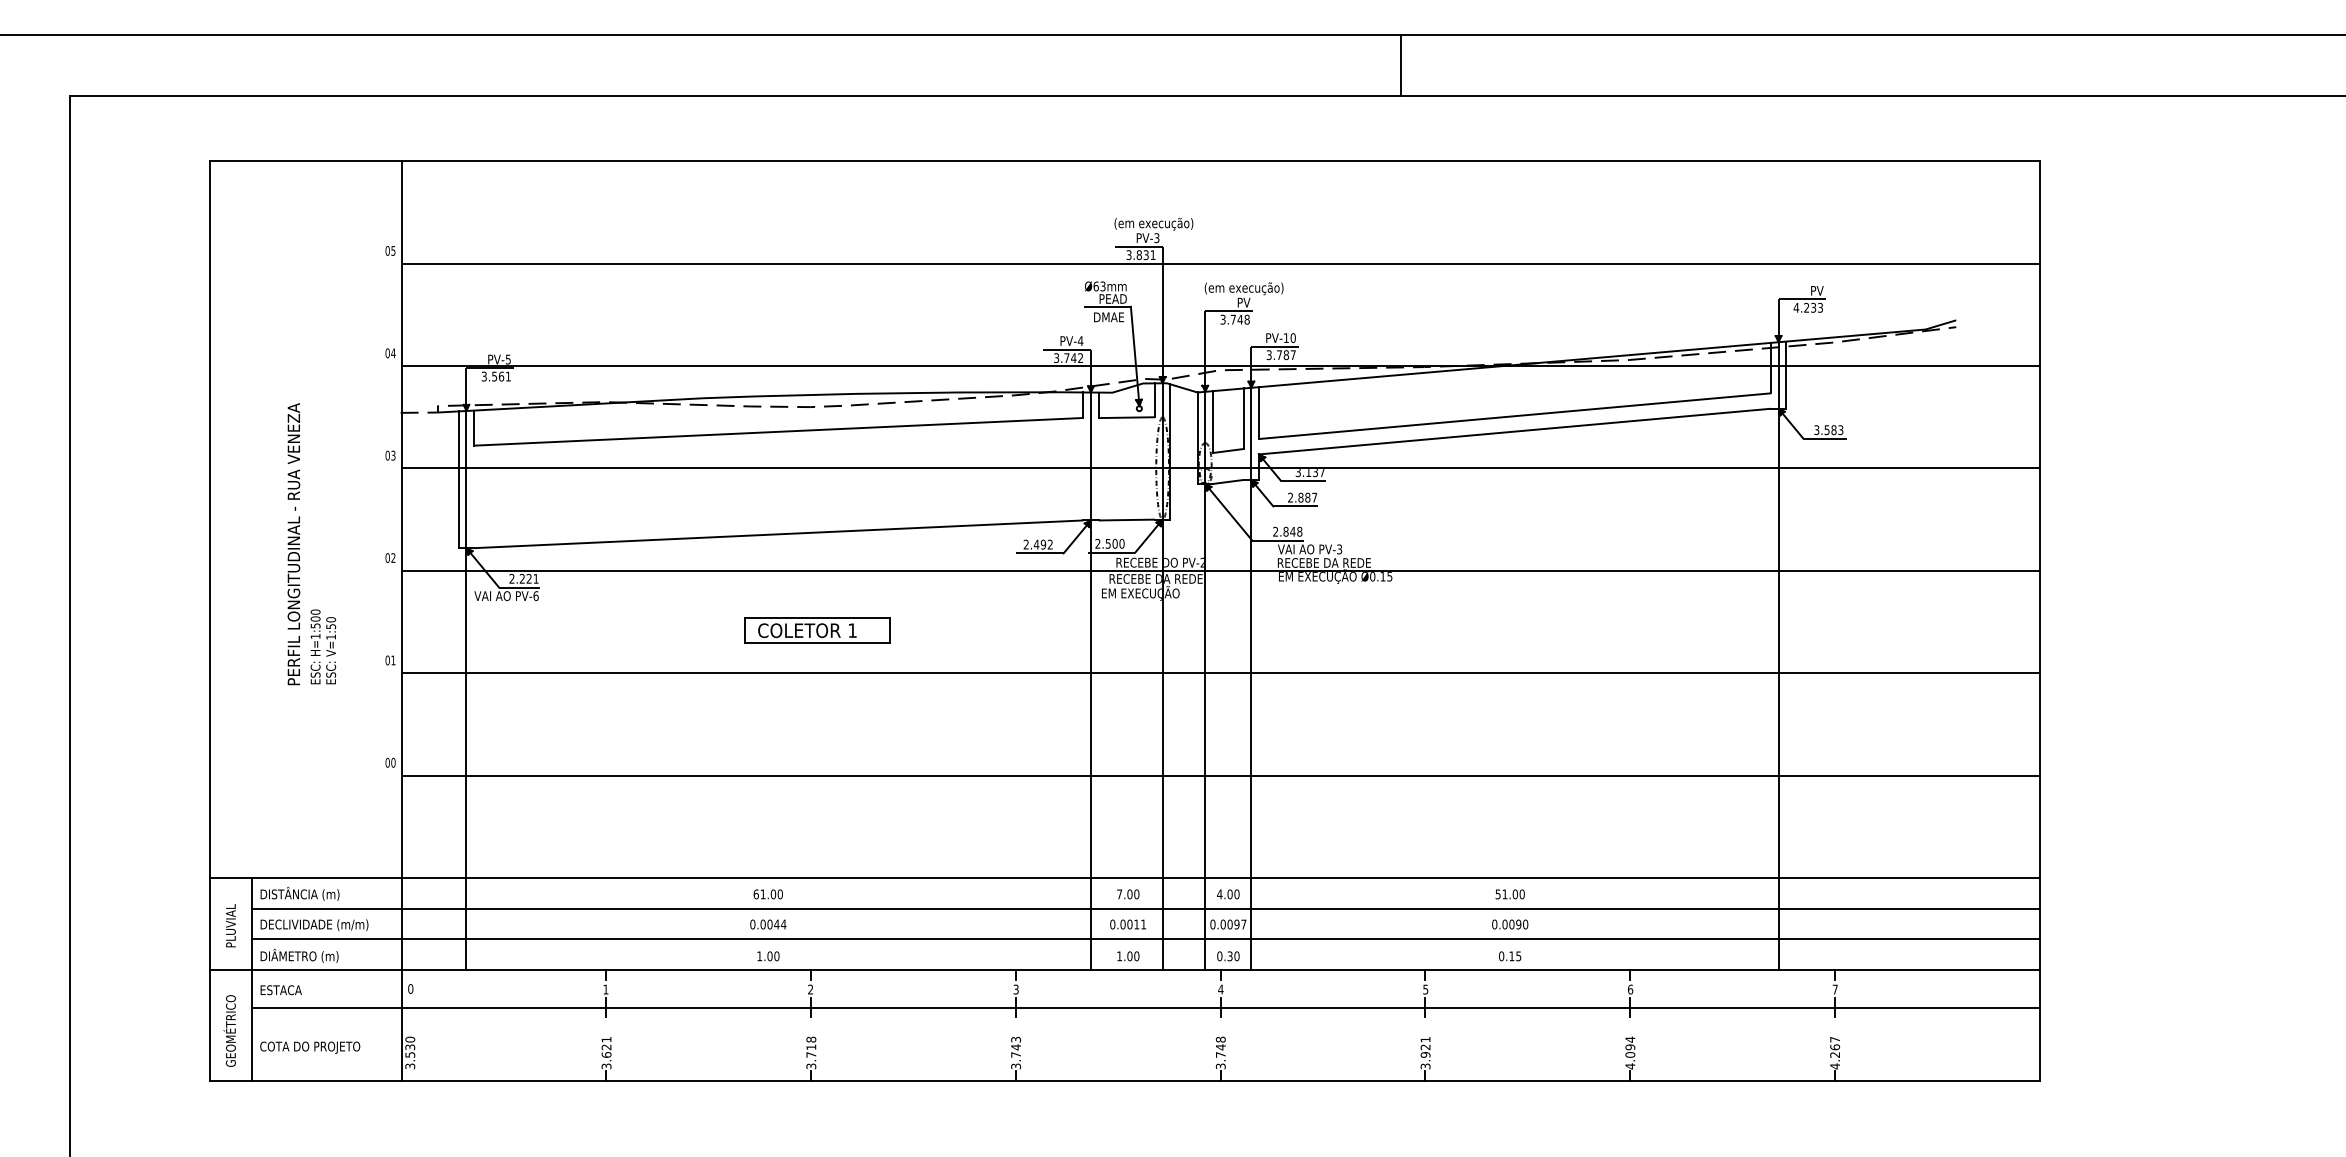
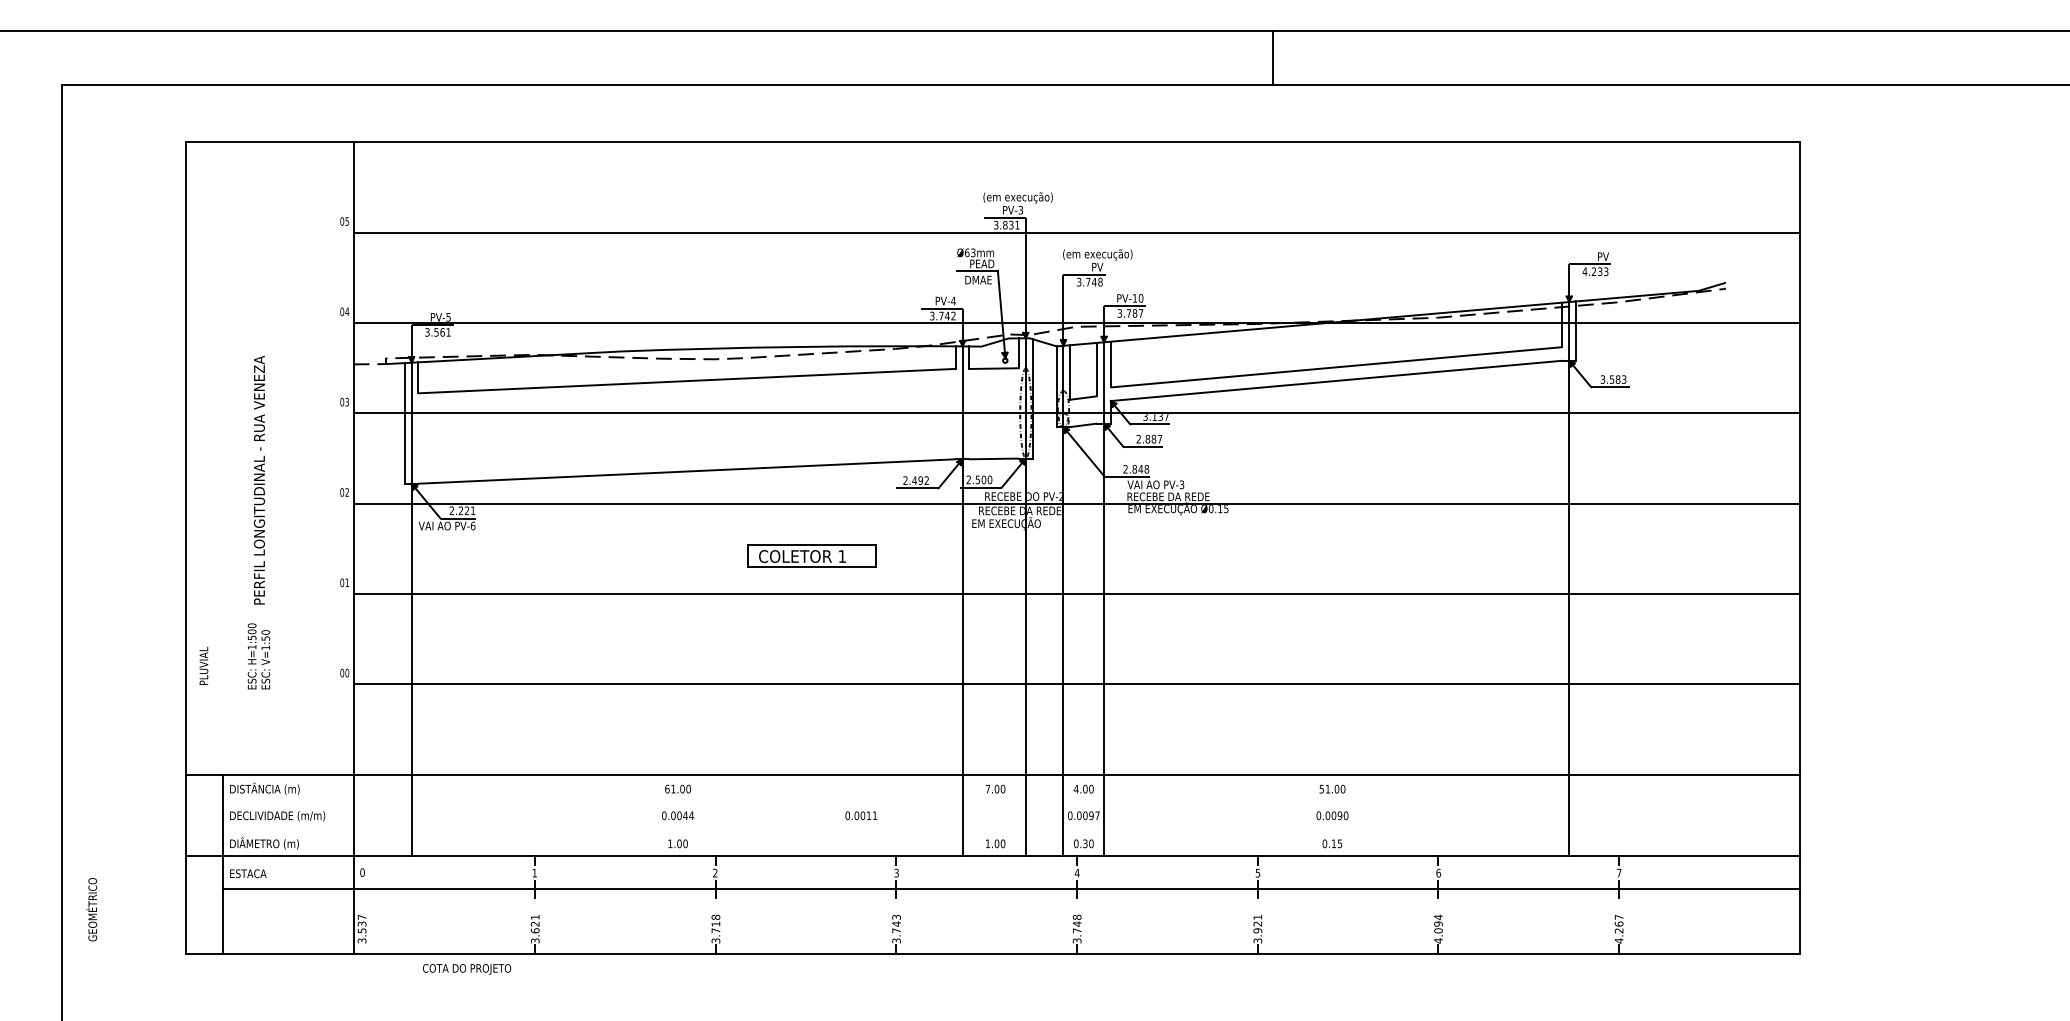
line: (1401, 65) -> (1273, 57), moved
part: (817, 630) -> (811, 556), moved
text: (323, 646) -> (259, 656), moved
line: (1145, 908) -> (1010, 801), removed
text: (1127, 924) -> (860, 815), moved
text: (230, 925) -> (203, 665), moved
line: (1145, 939) -> (1010, 828), removed
text: (229, 1030) -> (91, 909), moved
text: (410, 1039) -> (362, 917), 3.530 -> 3.537
text: (310, 1047) -> (467, 969), moved

